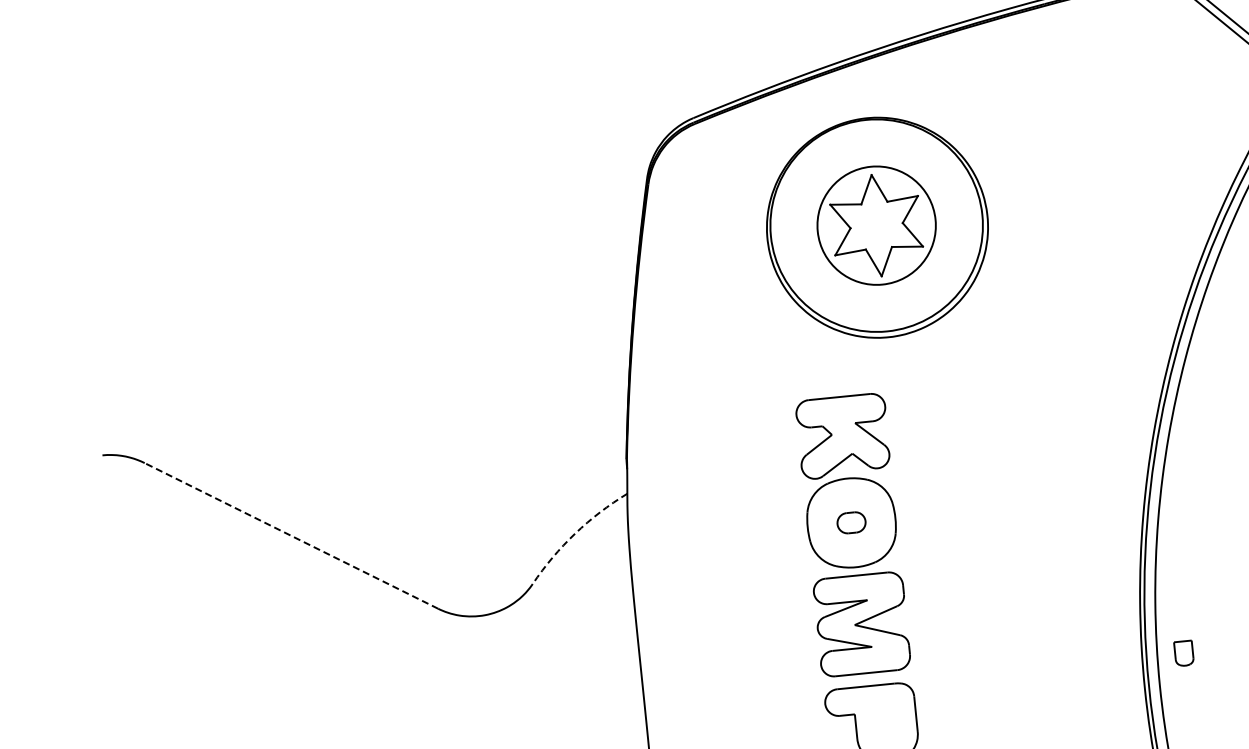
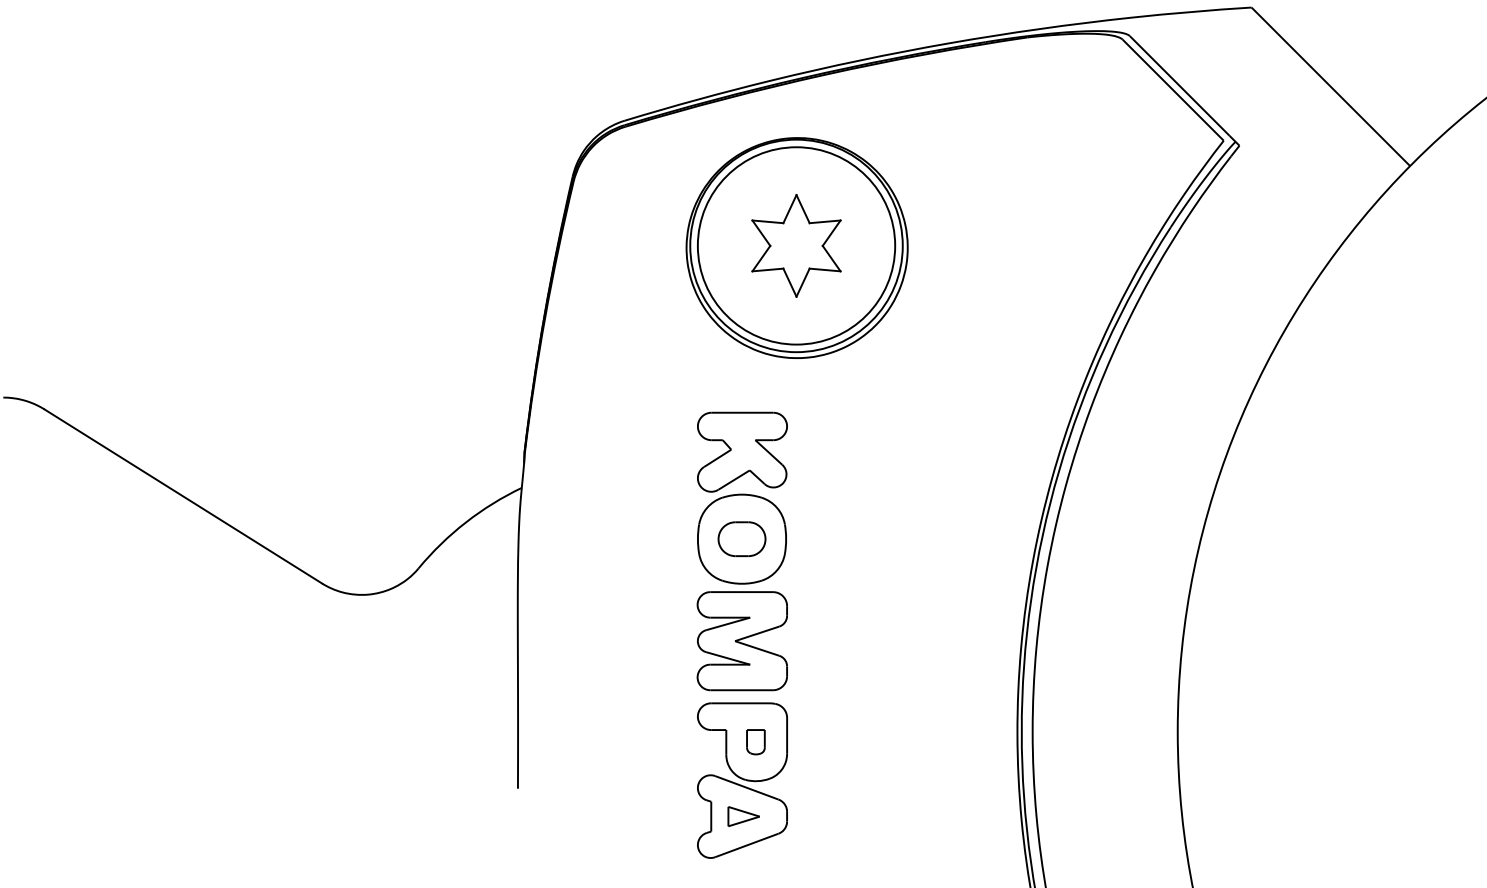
circle: (876, 225) -> (796, 245), size x1.67
part: (850, 522) -> (741, 538), size x1.67
arc: (574, 533) -> (465, 522), dashed -> solid
line: (291, 535) -> (183, 496), dashed -> solid
part: (1183, 653) -> (755, 742), moved

